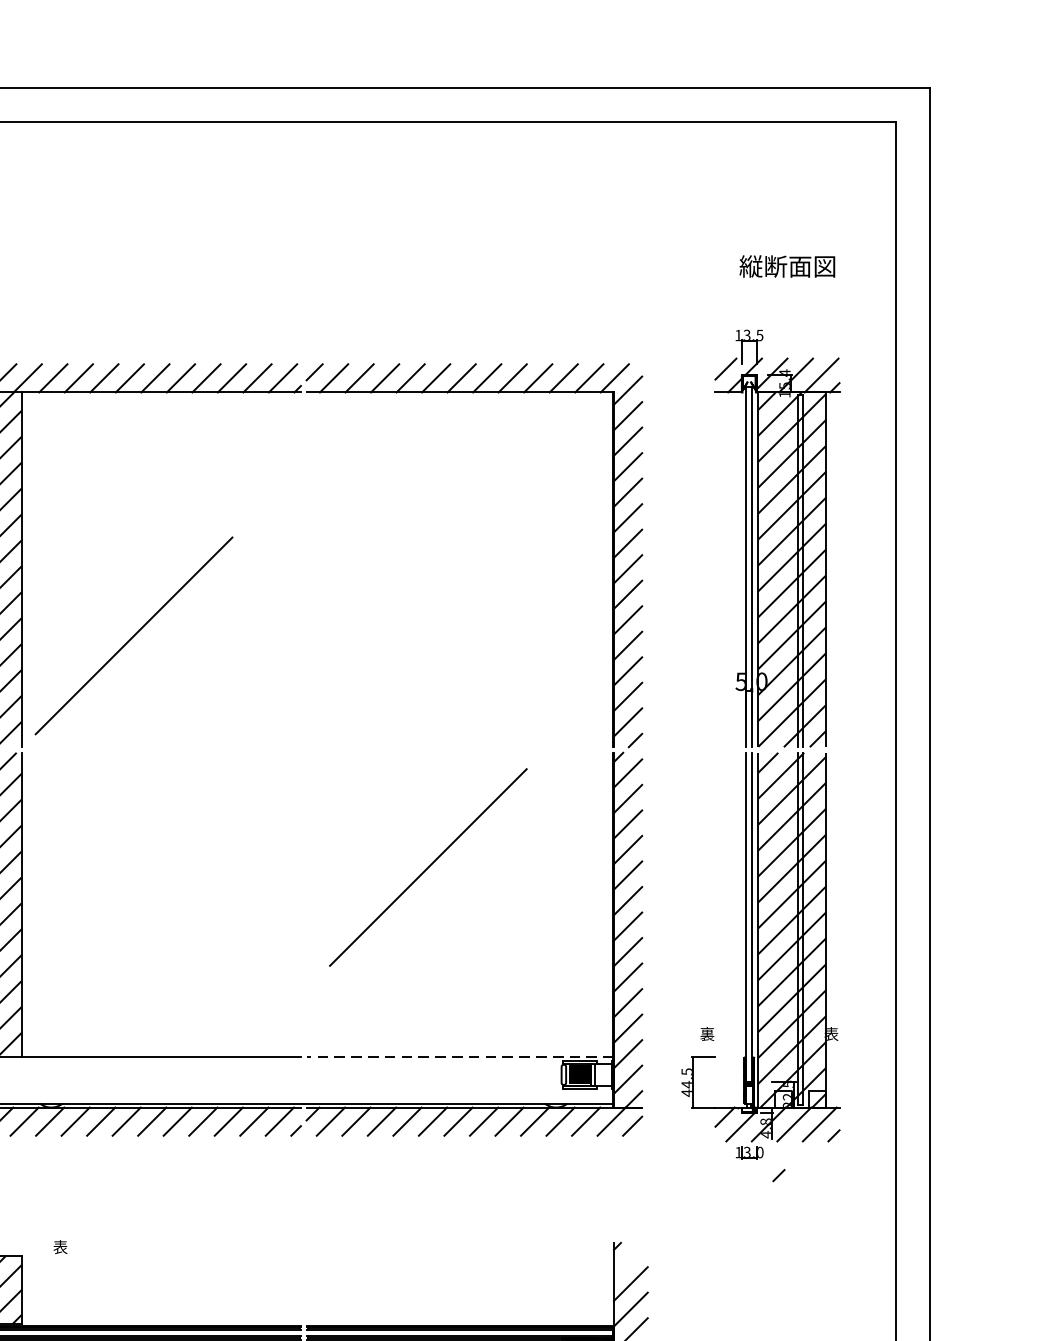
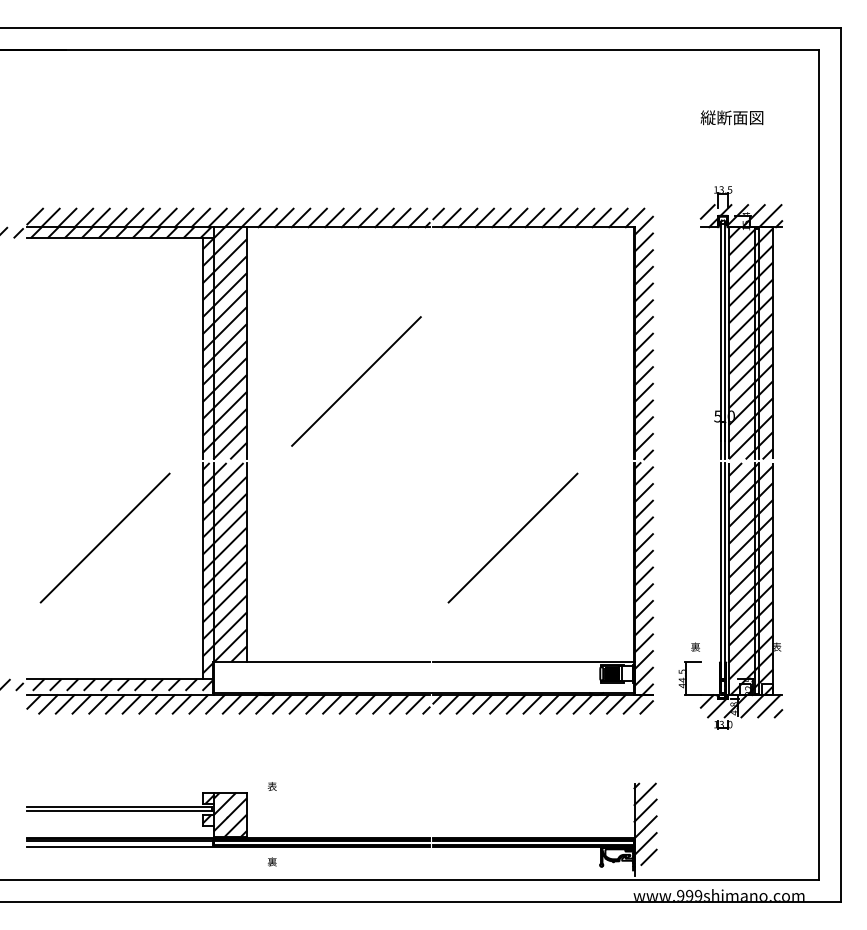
text: (786, 266) -> (731, 117), moved
line: (134, 635) -> (356, 381), moved
line: (459, 1057) -> (533, 662), dashed -> solid
line: (778, 1175) -> (742, 739), removed
line: (629, 1259) -> (644, 794), added

